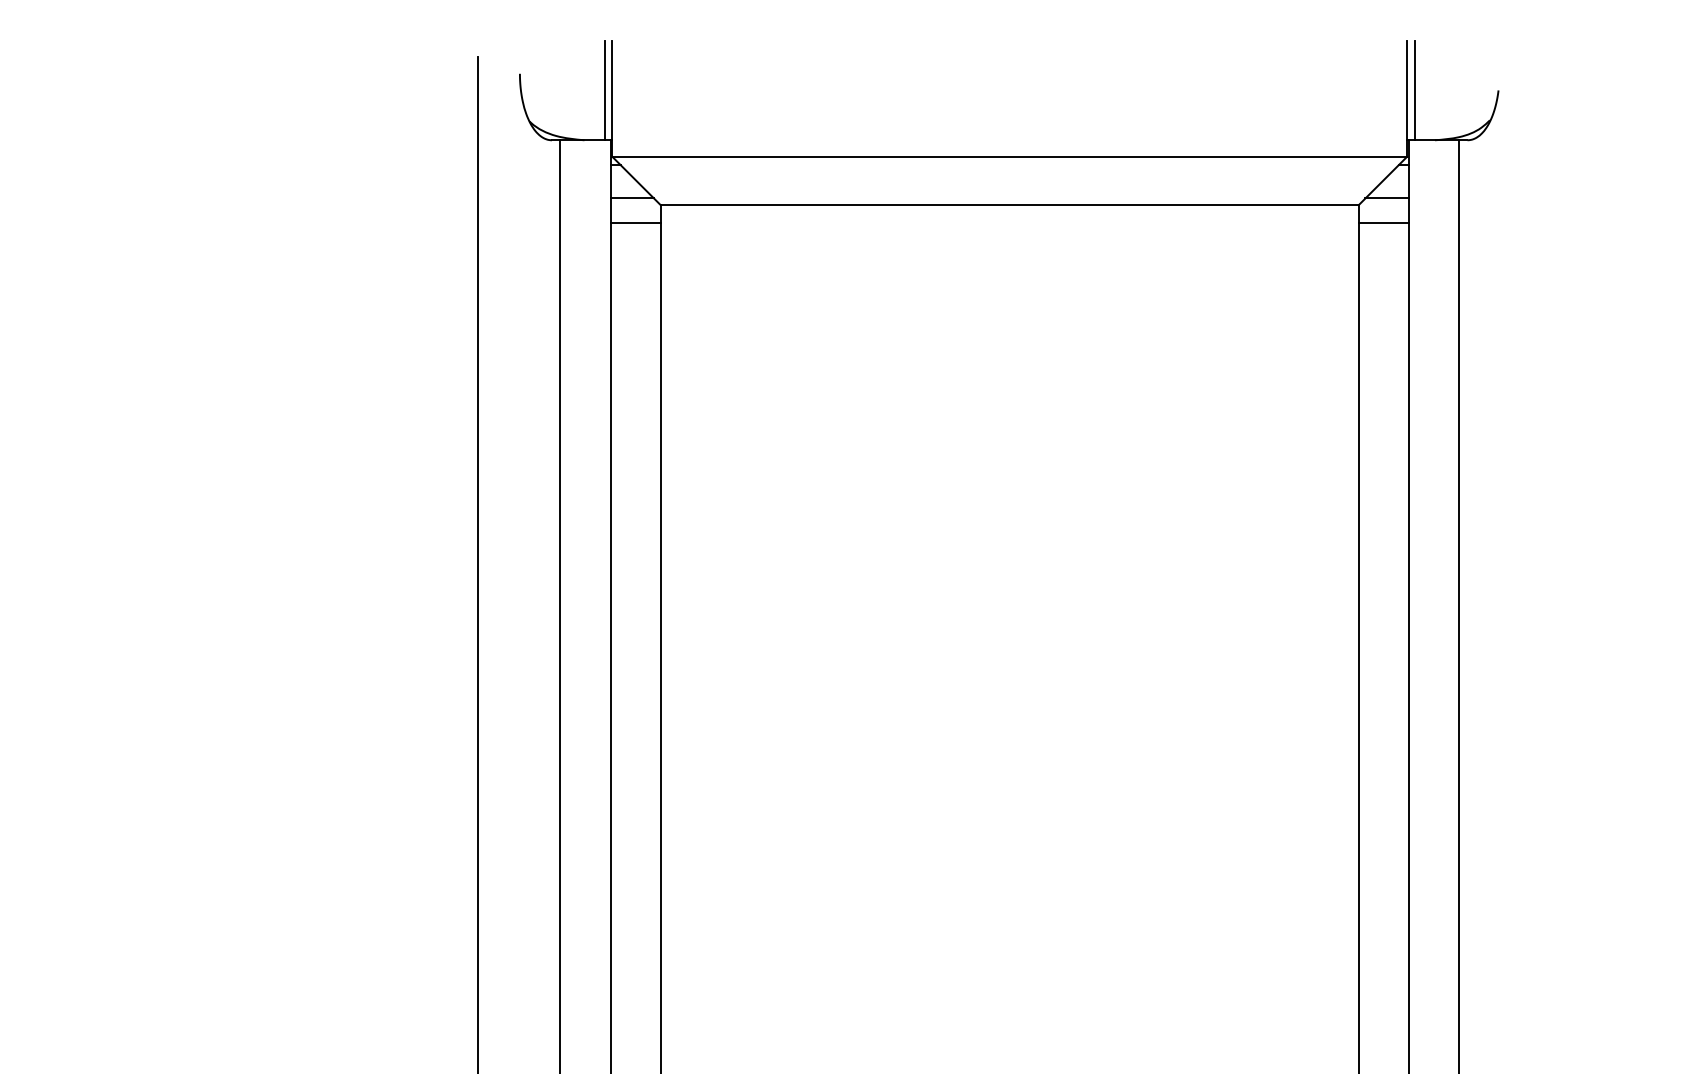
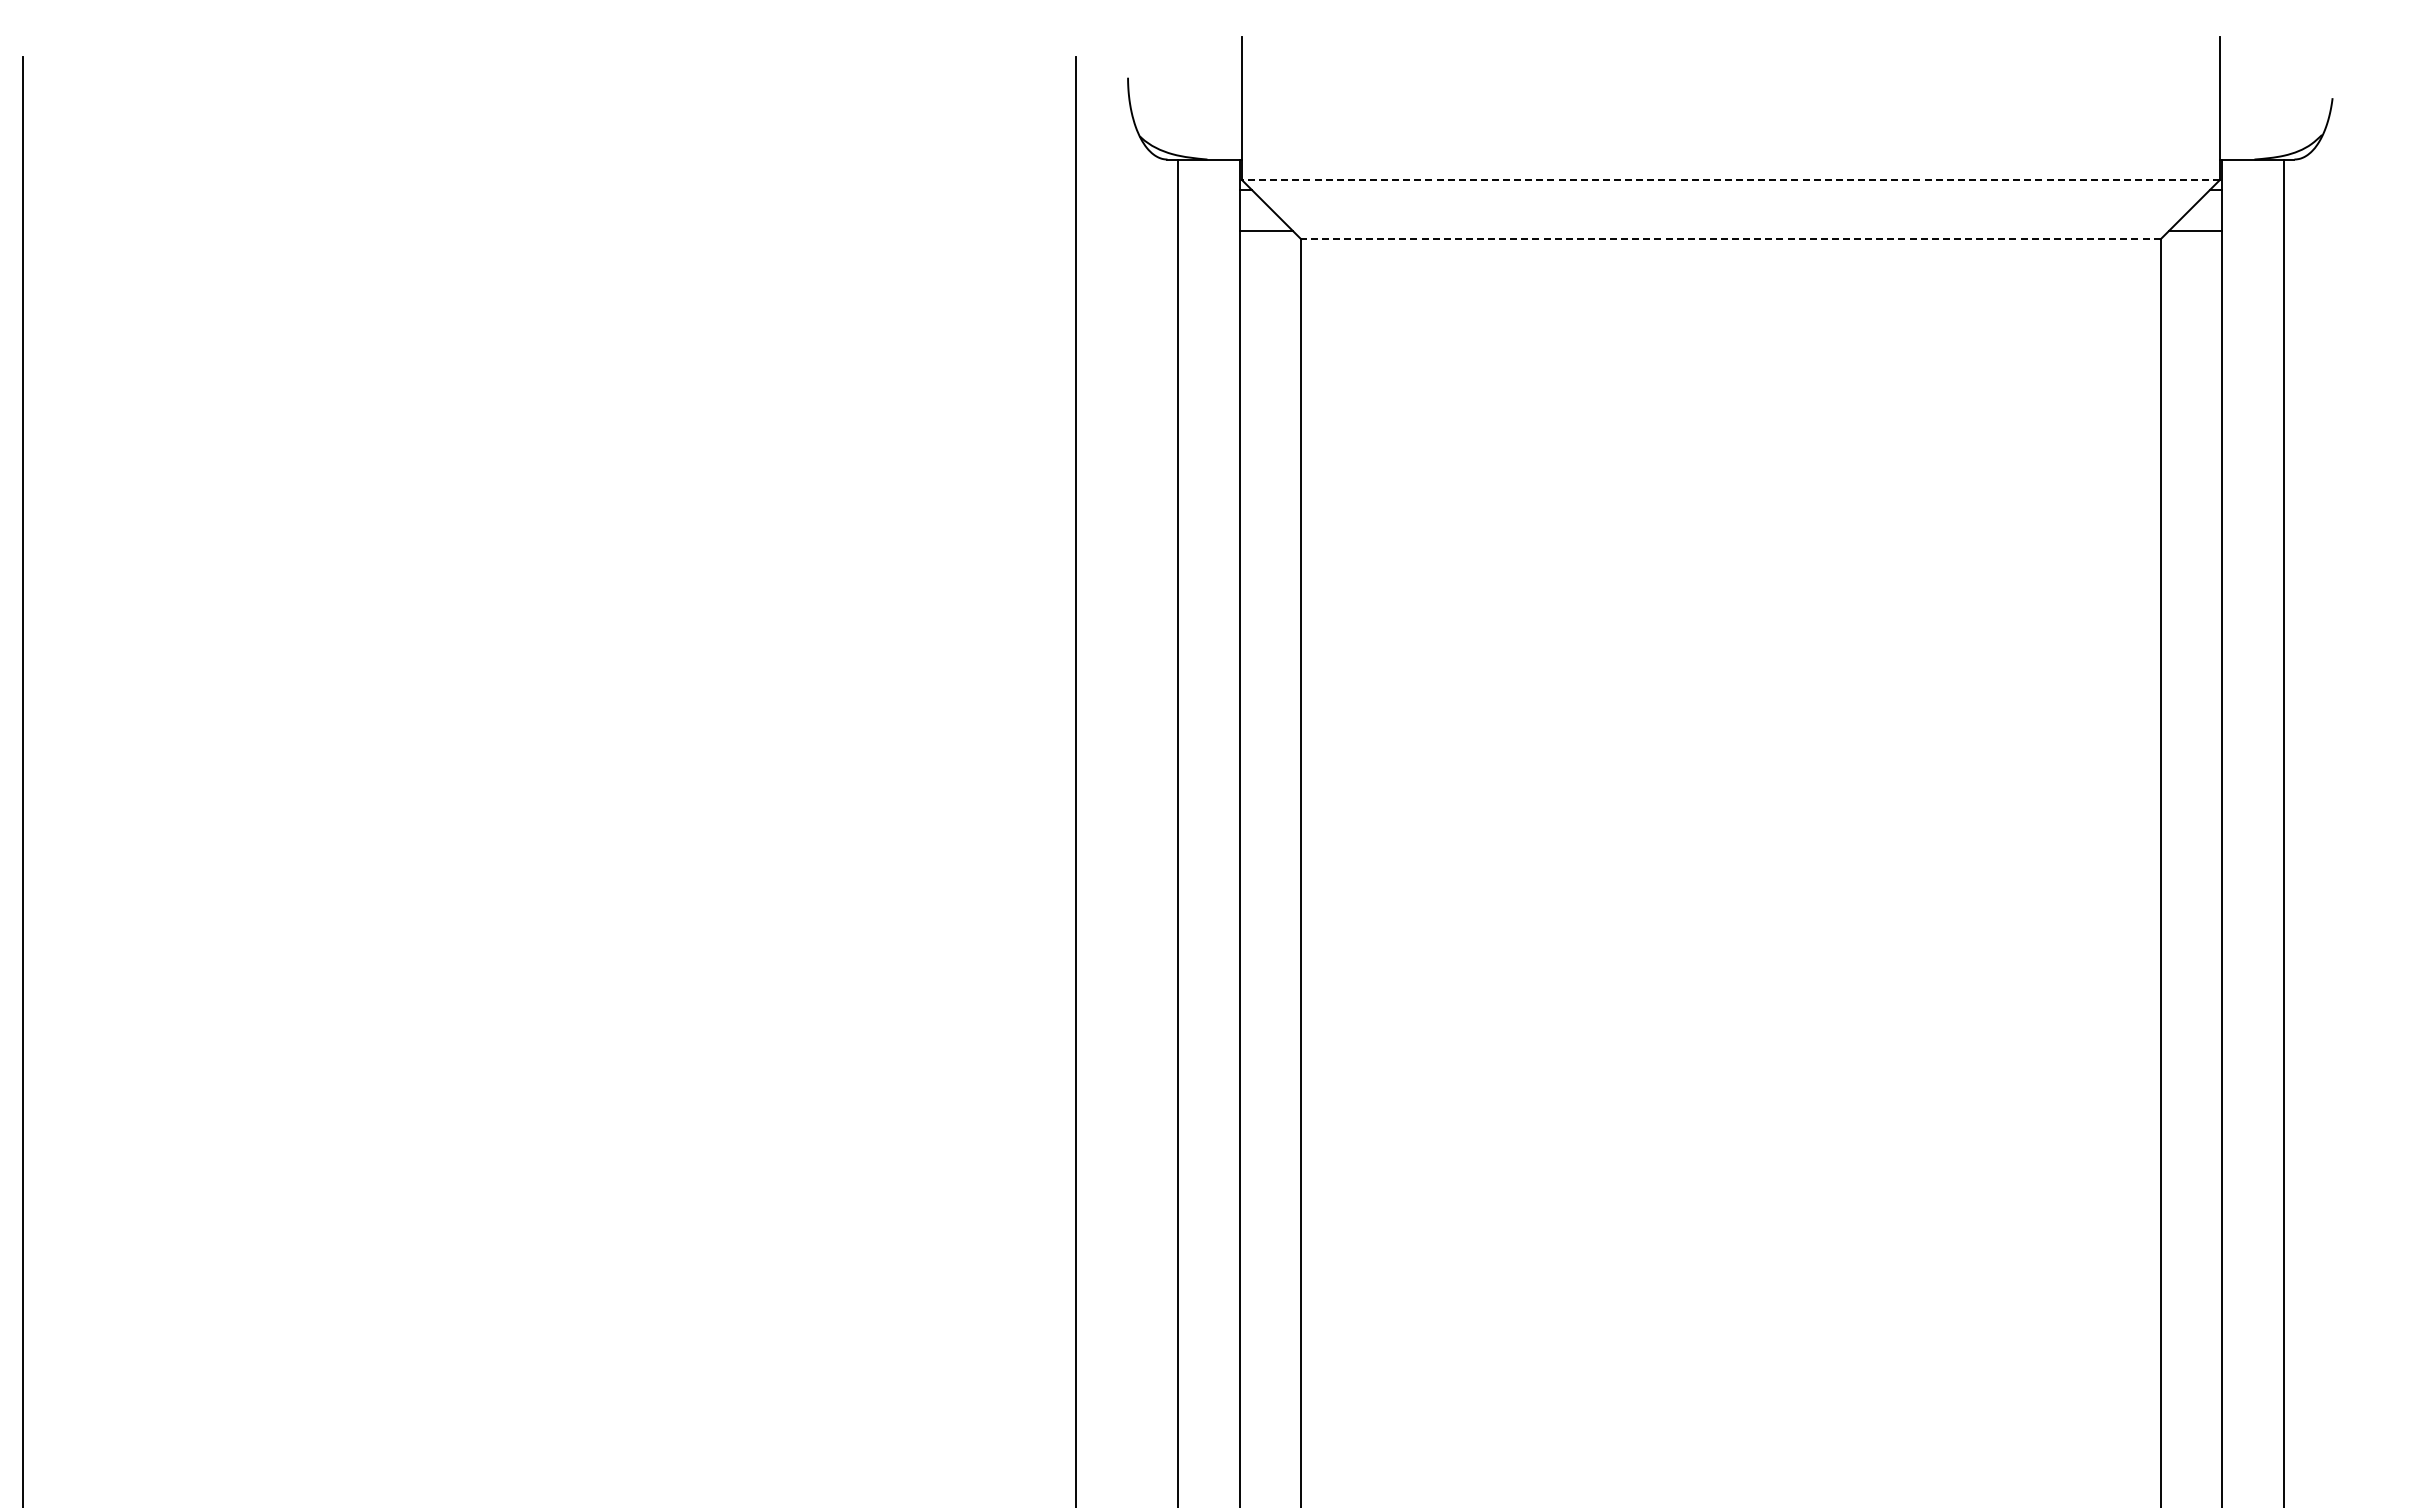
line: (604, 89) -> (1232, 97), removed
line: (1414, 89) -> (2229, 97), removed
line: (1009, 157) -> (1730, 180), solid -> dashed
line: (1009, 205) -> (1730, 239), solid -> dashed
line: (635, 223) -> (1270, 261), removed
line: (1383, 223) -> (2190, 261), removed

